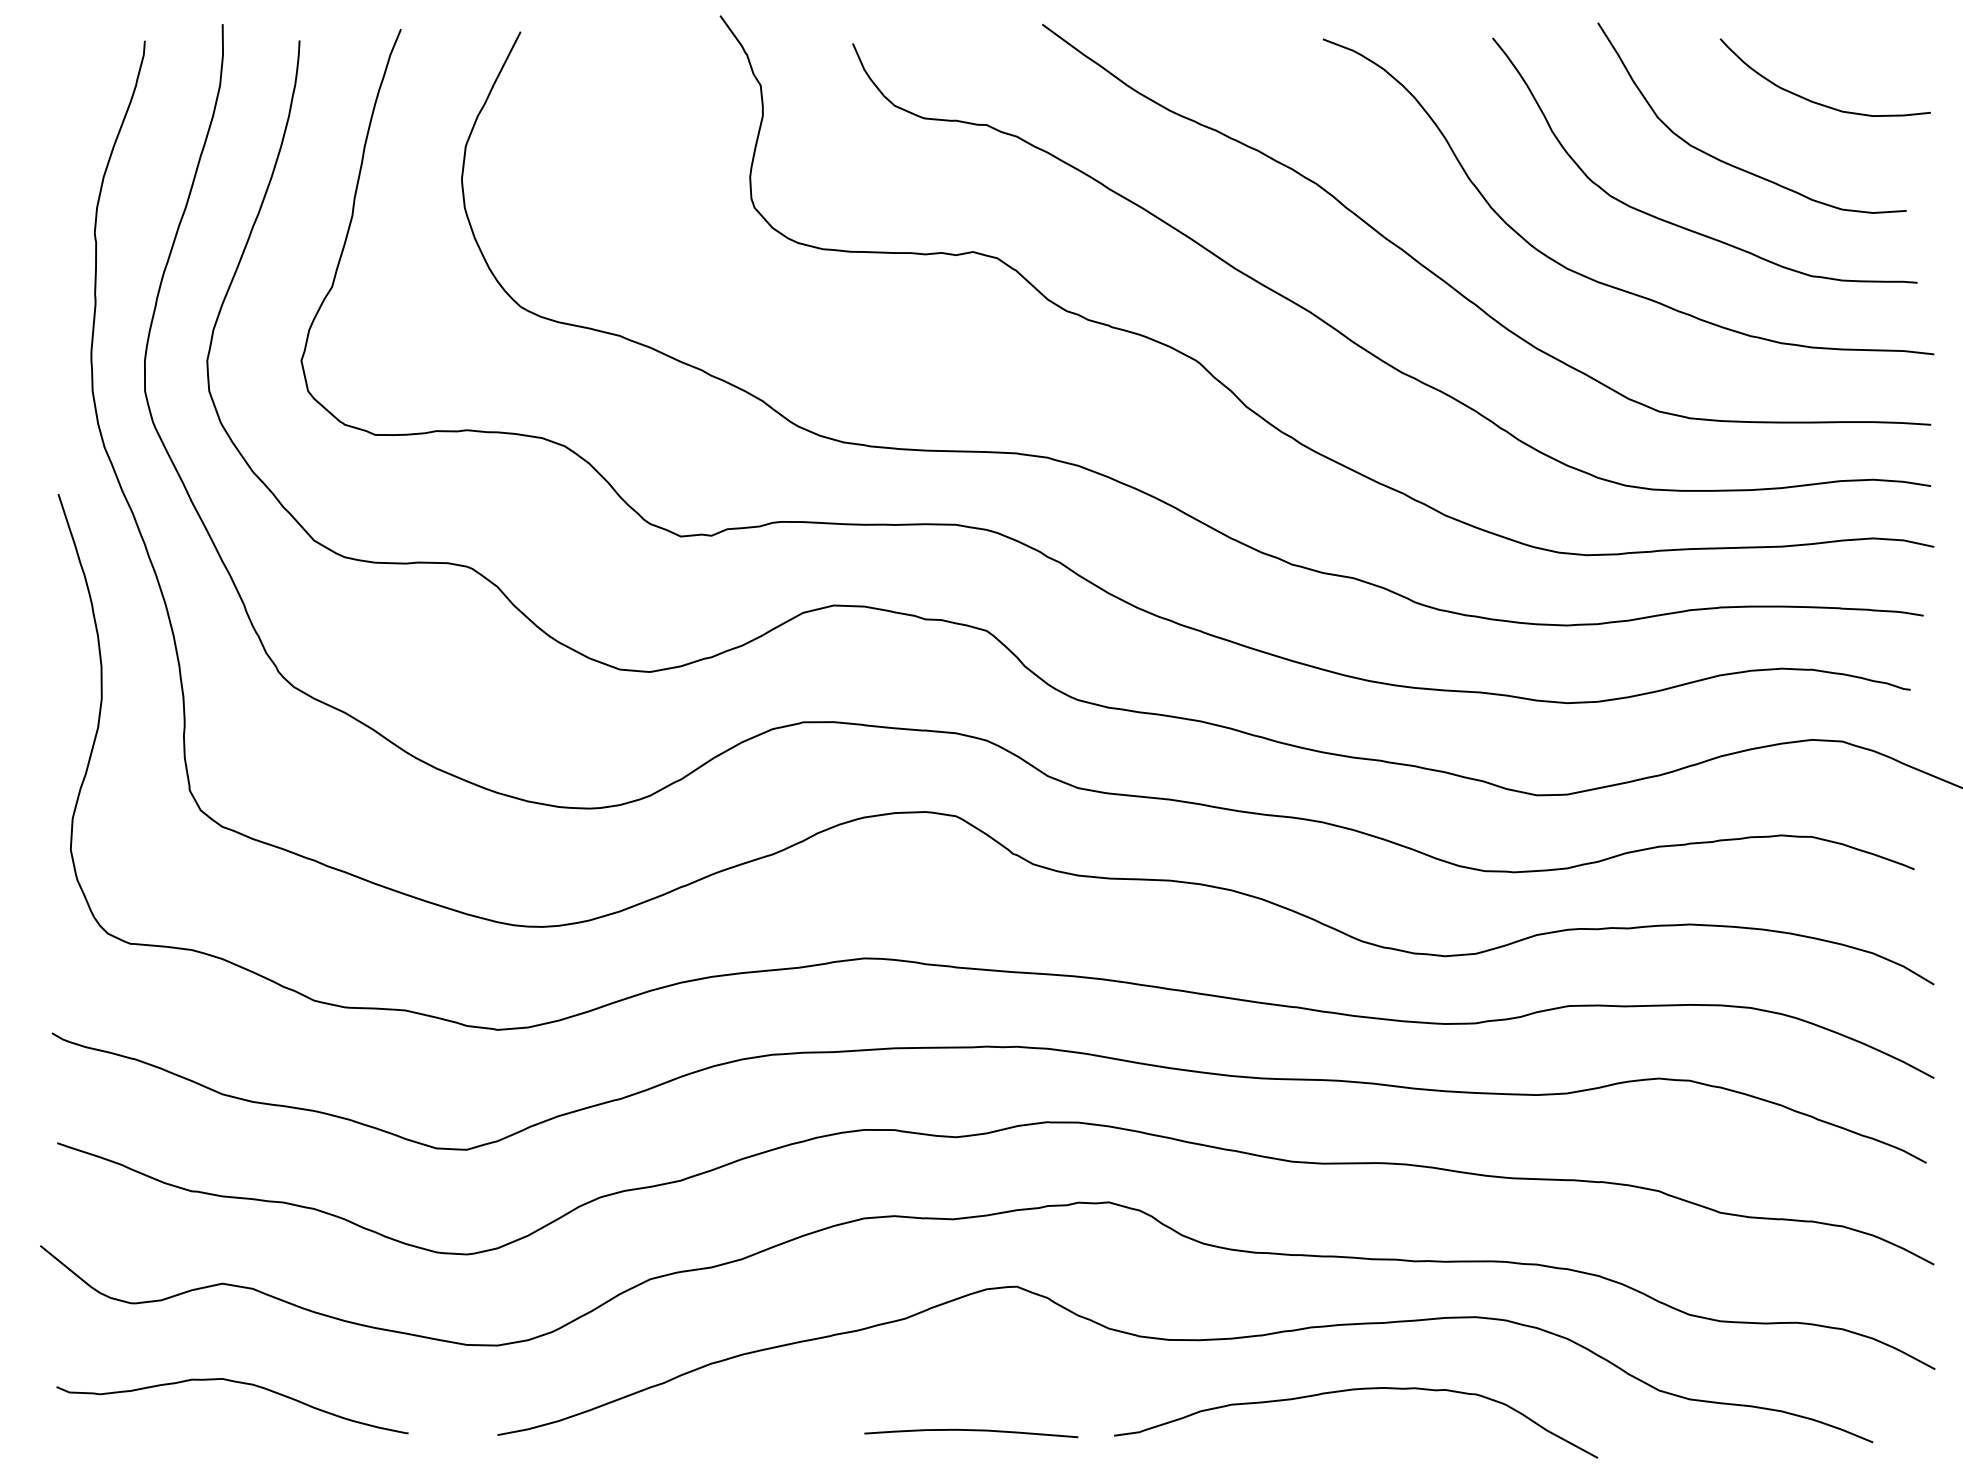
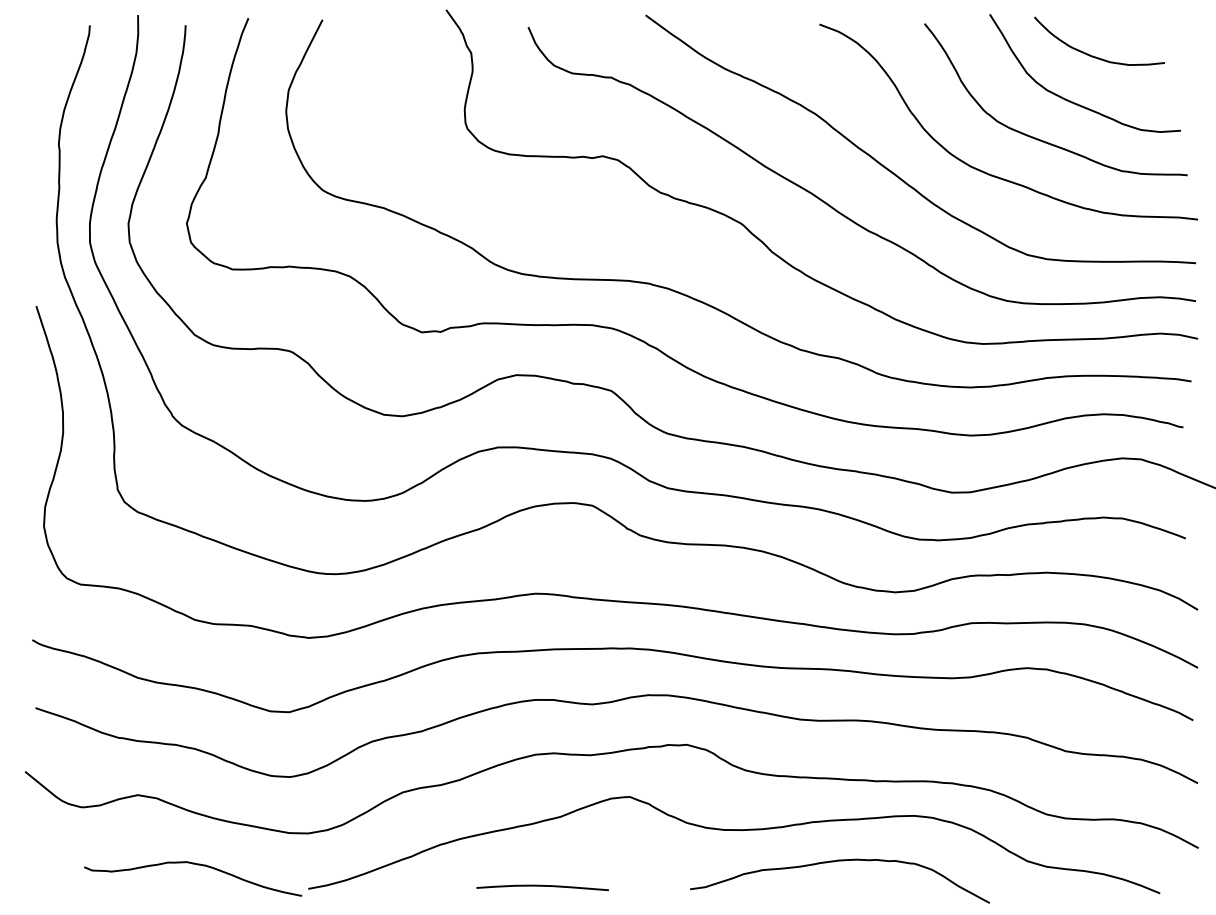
curve: (1815, 100) -> (1093, 55), moved
curve: (239, 1384) -> (197, 865), moved
curve: (971, 1431) -> (542, 886), moved

